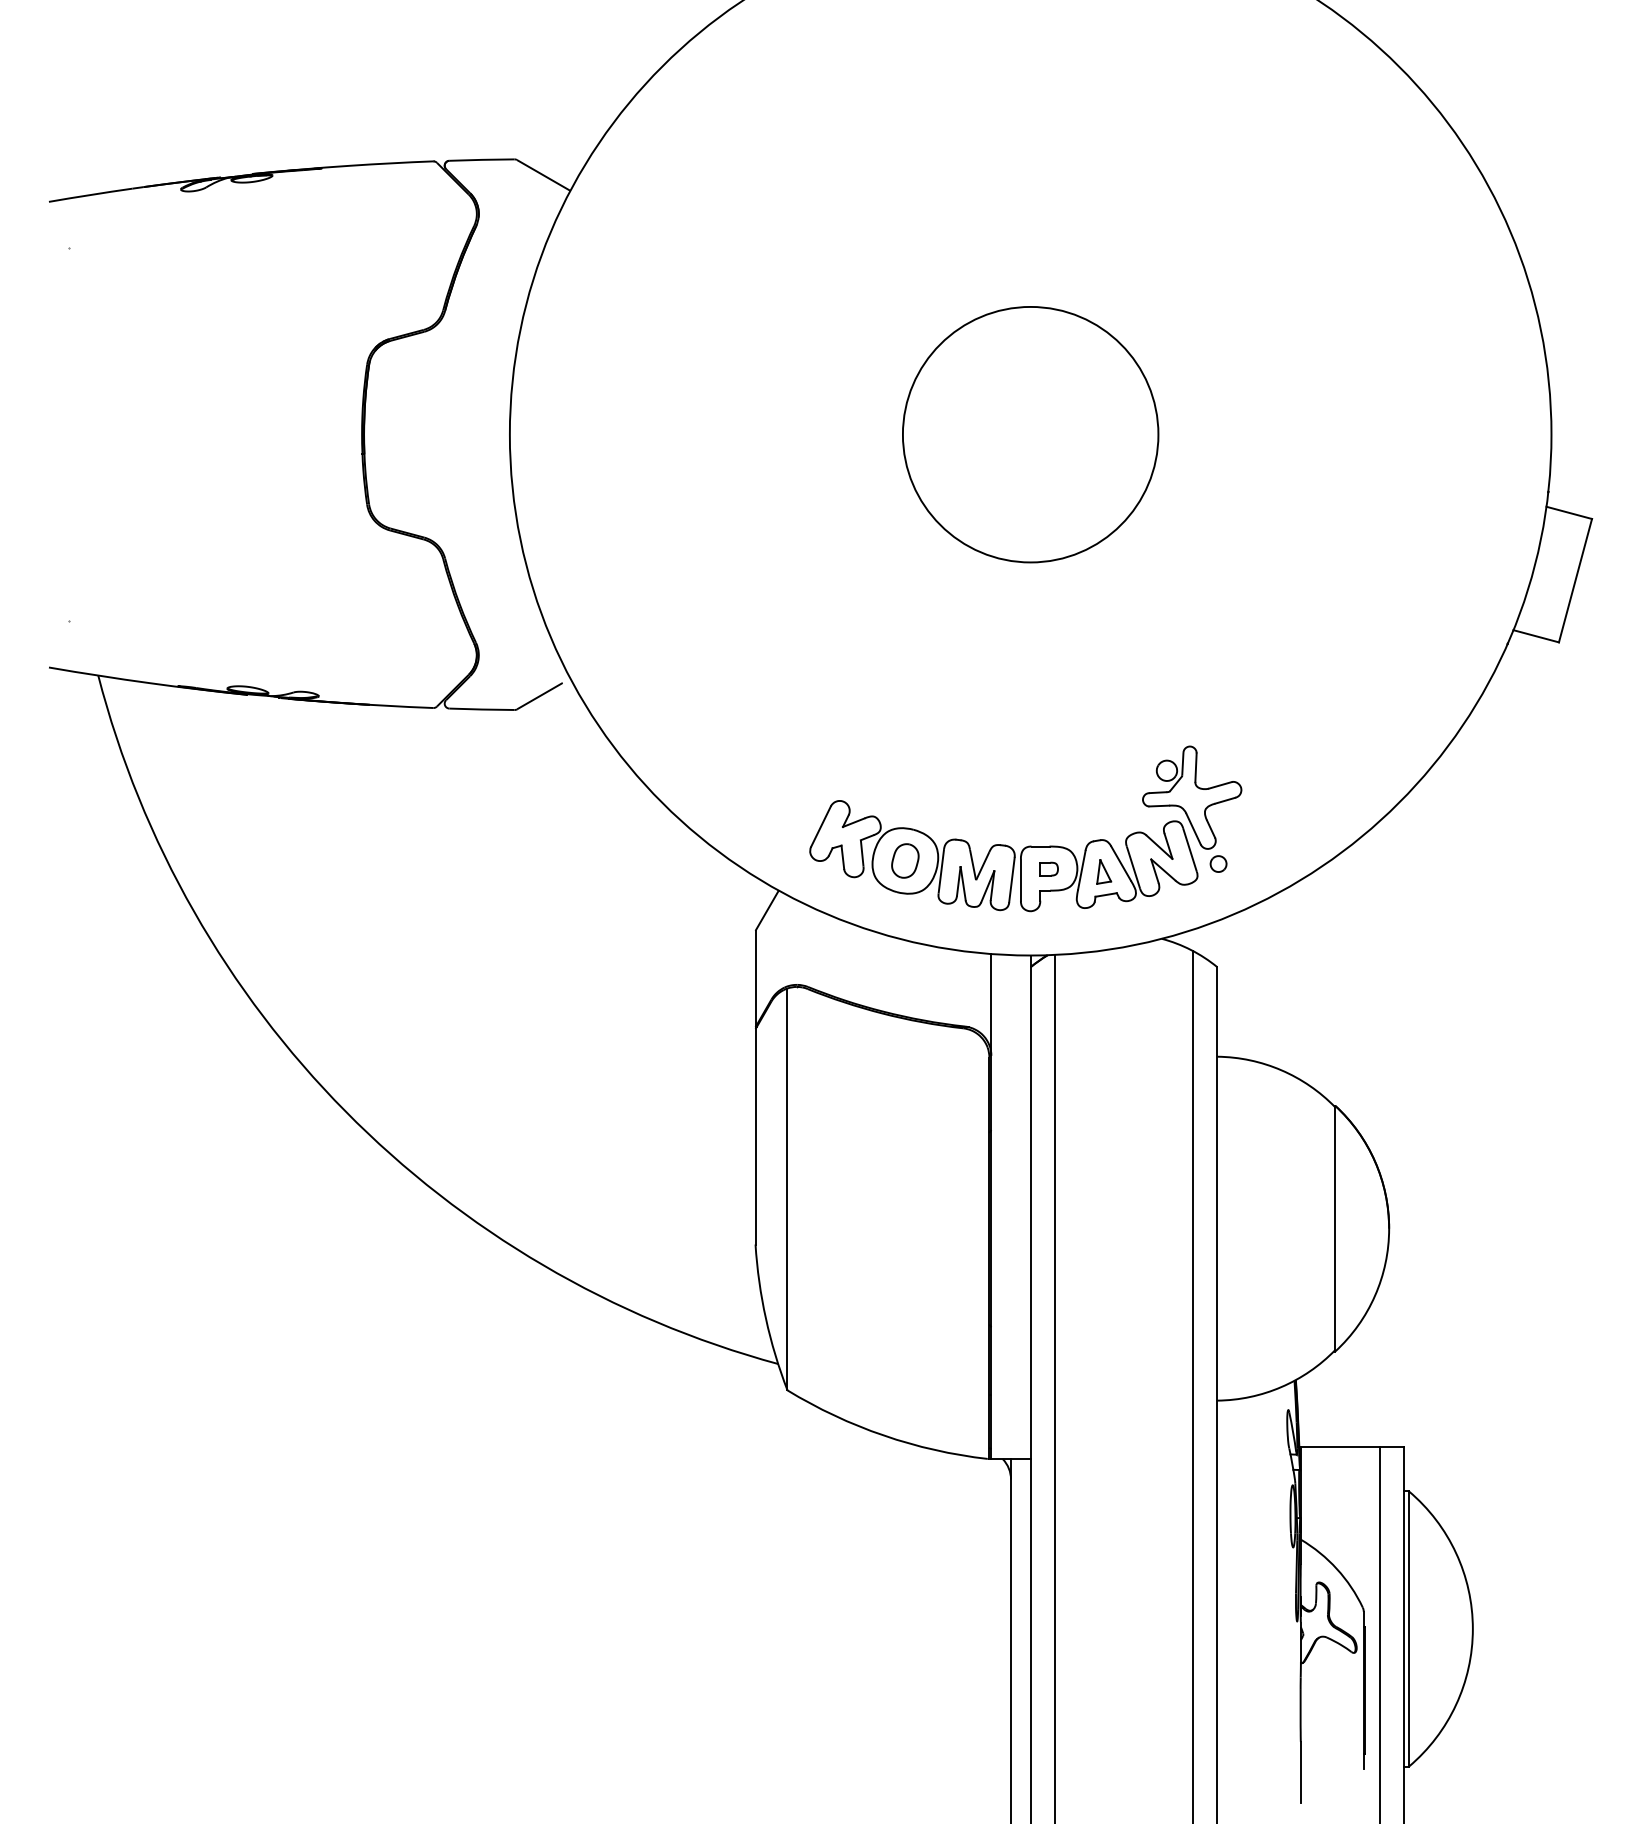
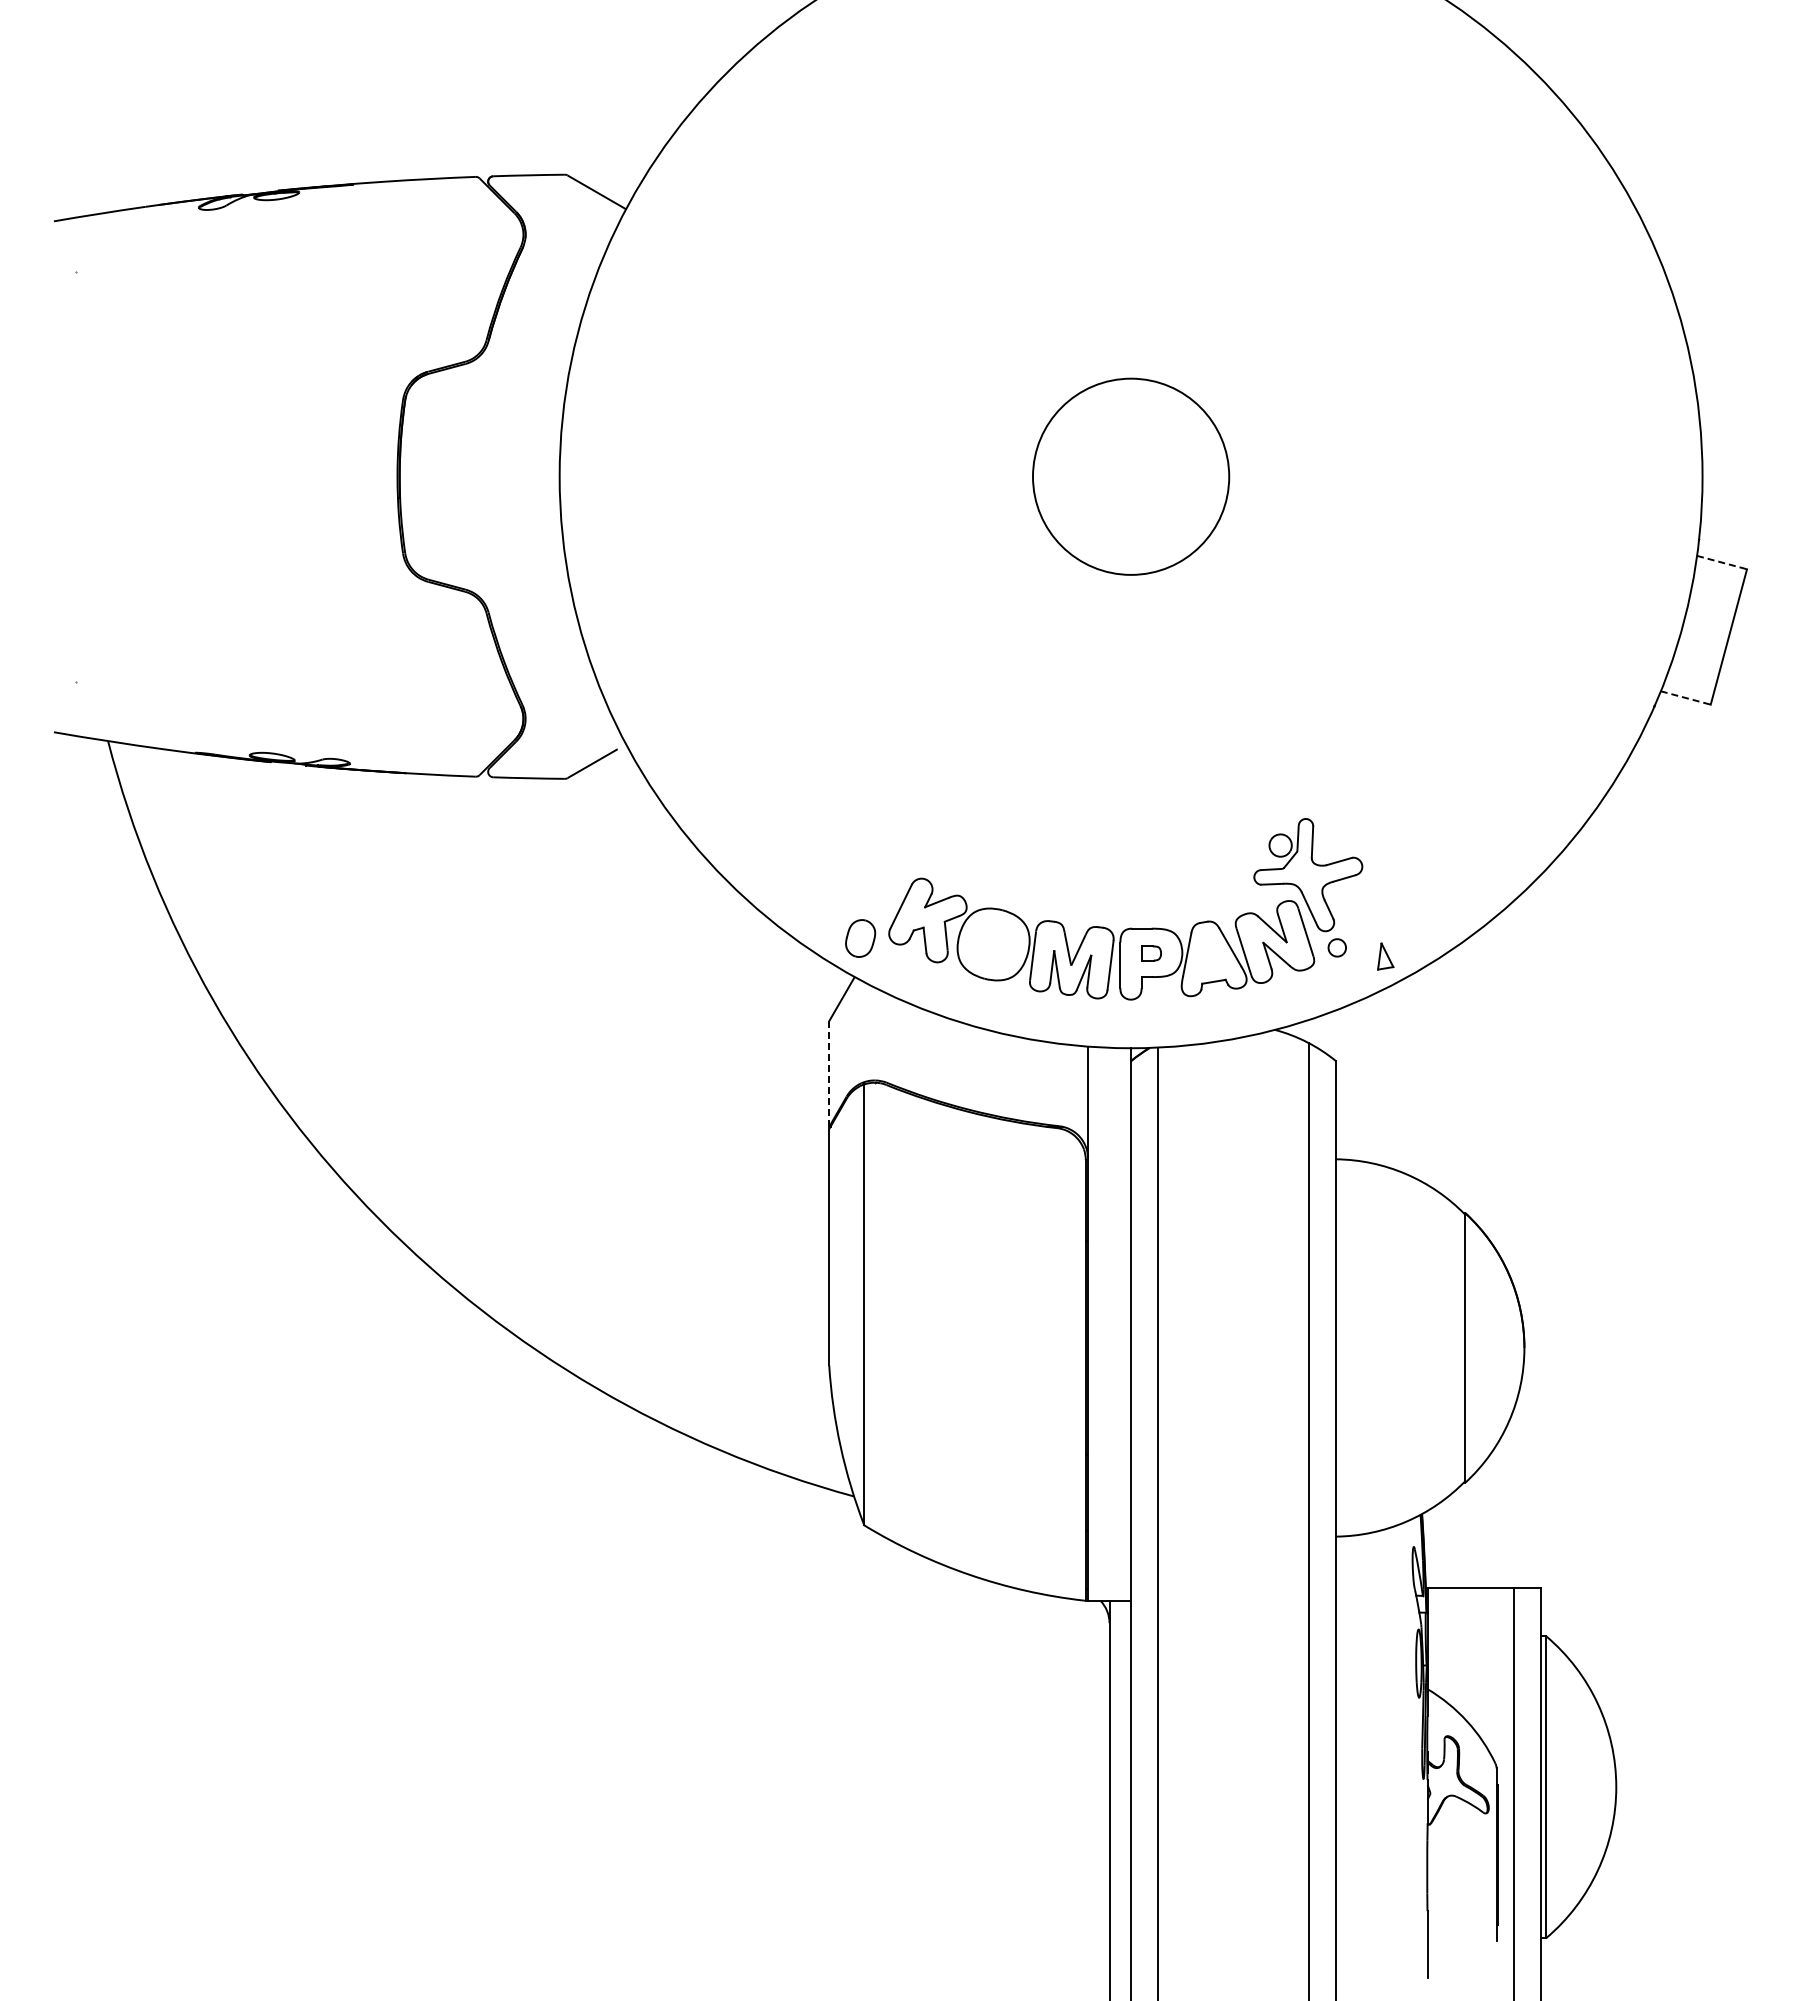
circle: (1030, 434) -> (1130, 476), size x0.7
line: (1569, 512) -> (1722, 562), solid -> dashed
line: (1535, 635) -> (1685, 697), solid -> dashed
part: (905, 860) -> (860, 938), moved
part: (1103, 871) -> (1385, 956), moved
line: (755, 979) -> (829, 1074), solid -> dashed

